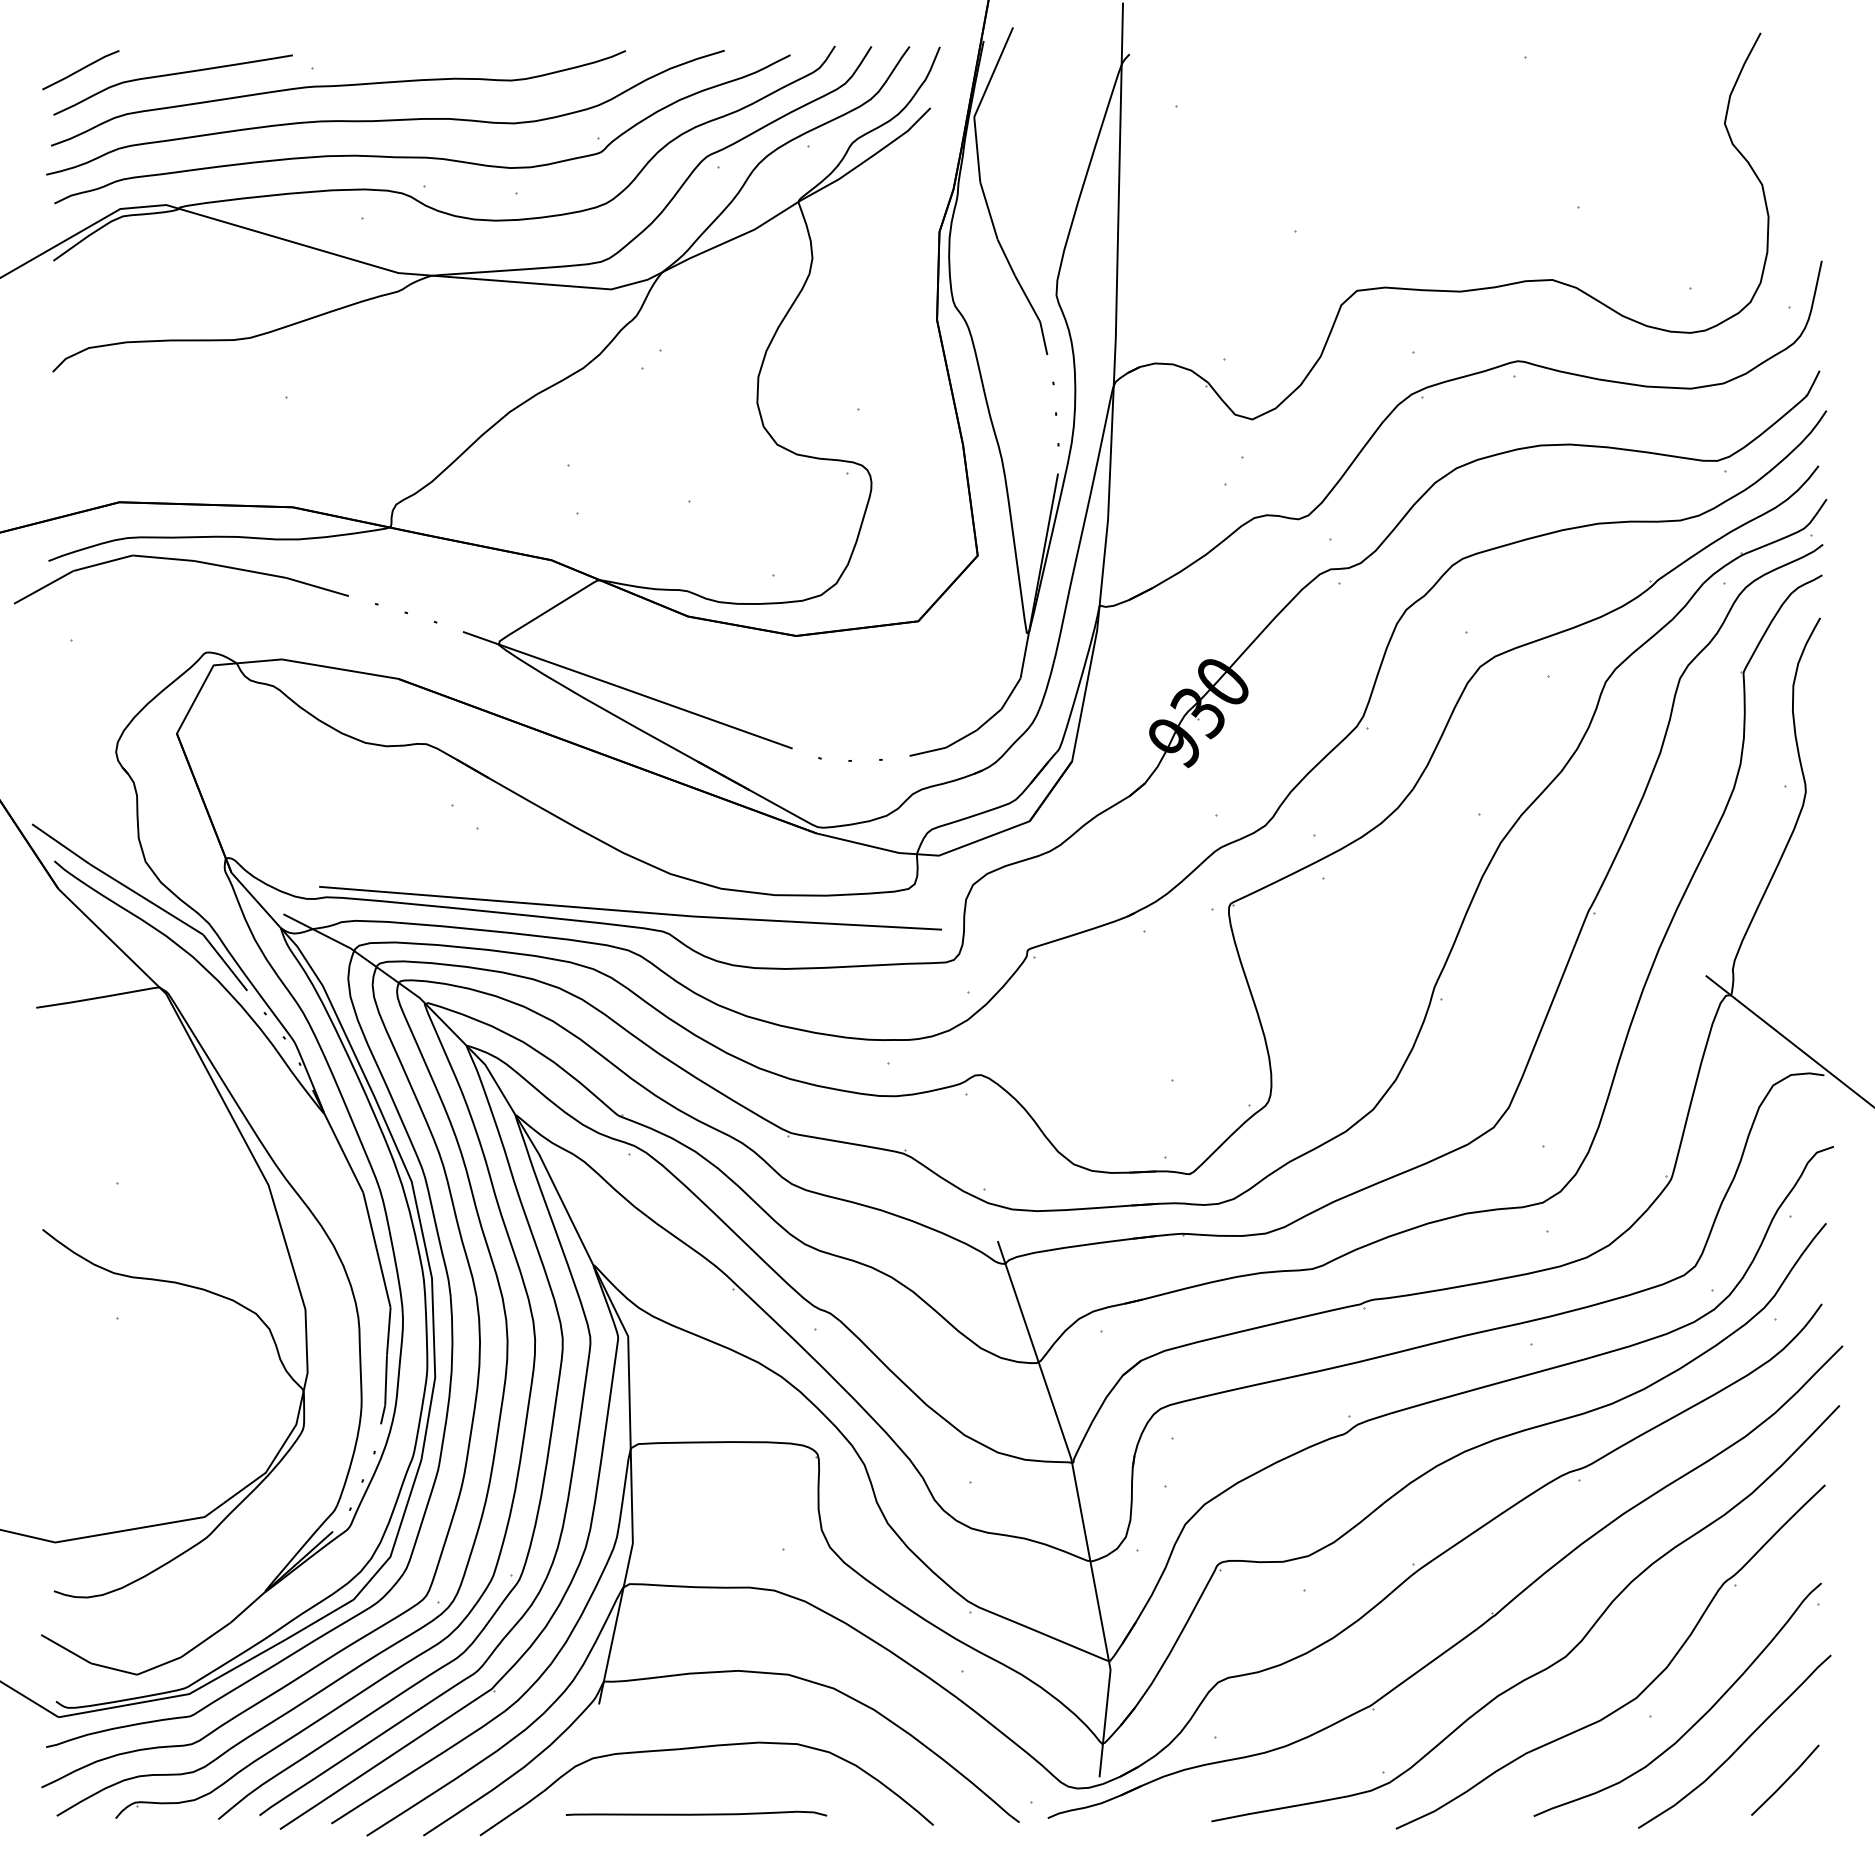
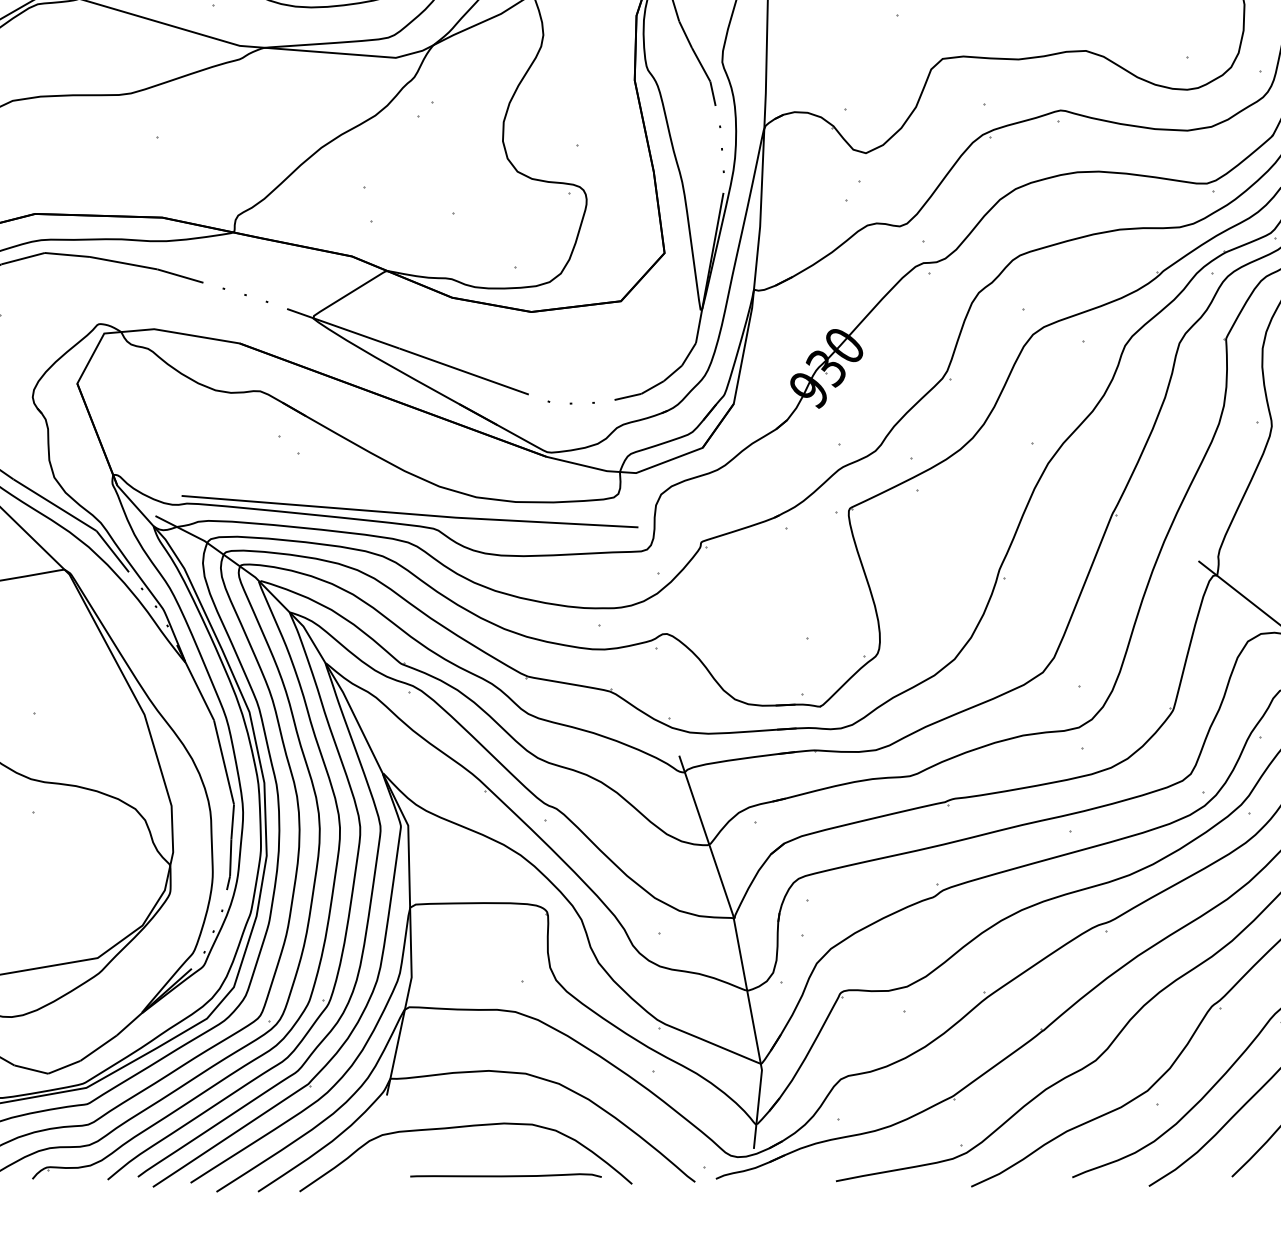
curve: (696, 1813) -> (506, 1175), moved

